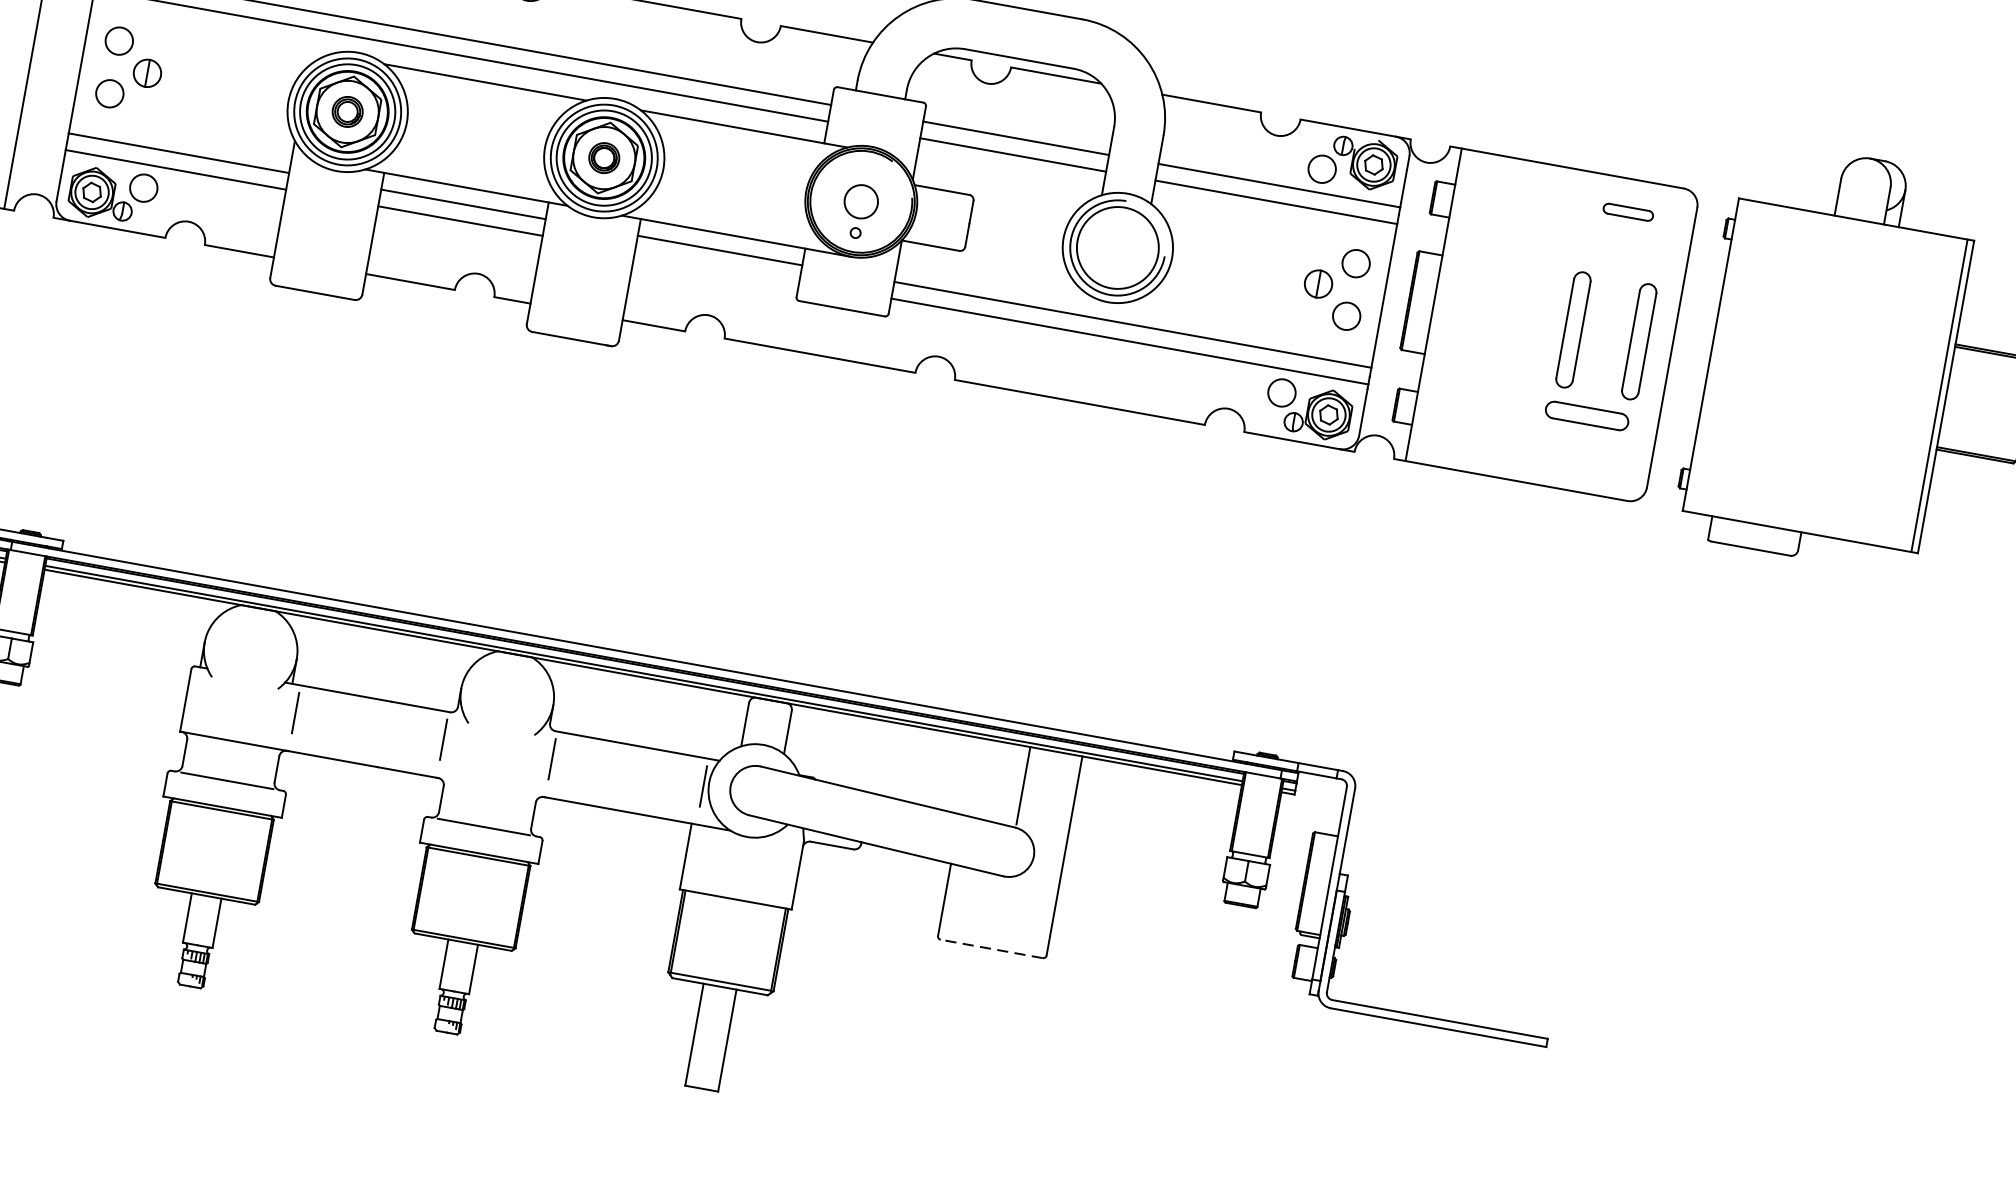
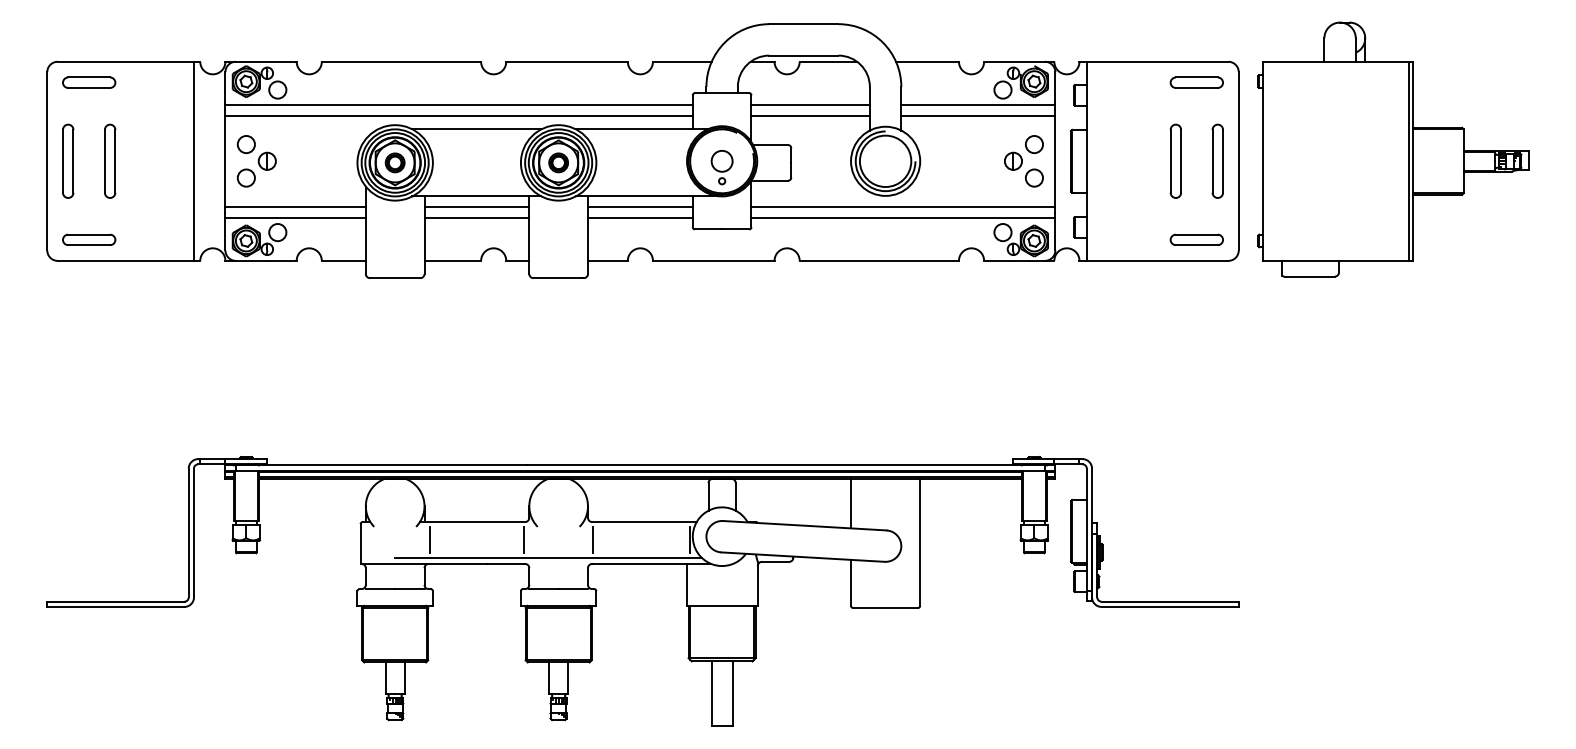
part: (1628, 212) -> (1196, 82), size x1.67
line: (717, 266) -> (640, 217), added
part: (1586, 415) -> (1196, 239), moved
line: (476, 774) -> (548, 557), added
line: (1024, 785) -> (851, 503), moved
line: (991, 948) -> (885, 607), dashed -> solid

